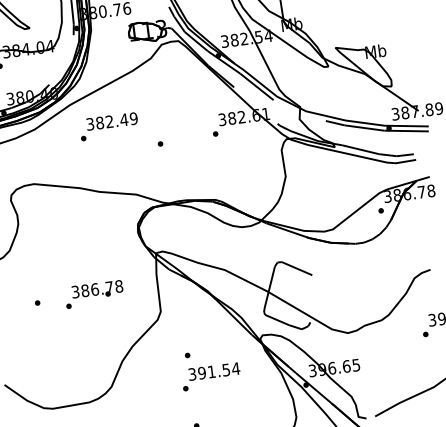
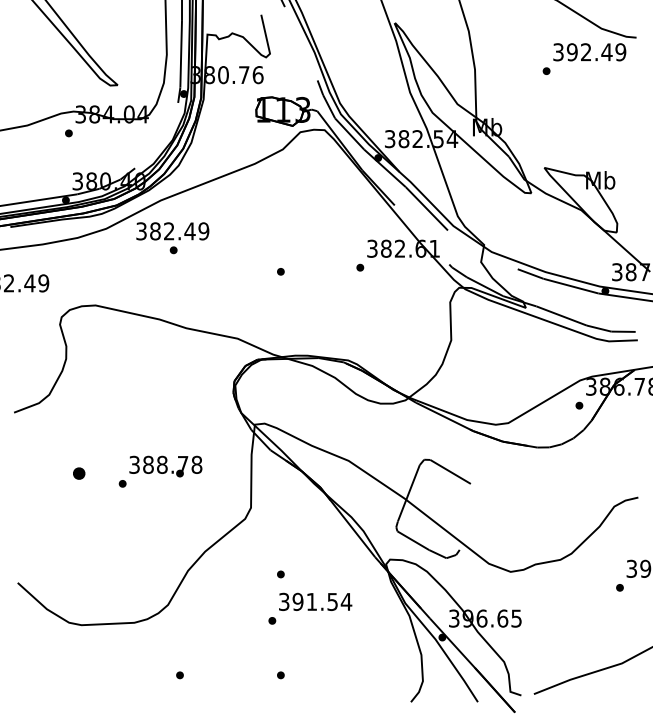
text: (111, 121) -> (172, 231), moved
text: (95, 289) -> (162, 464), 386.78 -> 388.78
part: (37, 303) -> (78, 473), size x1.6

